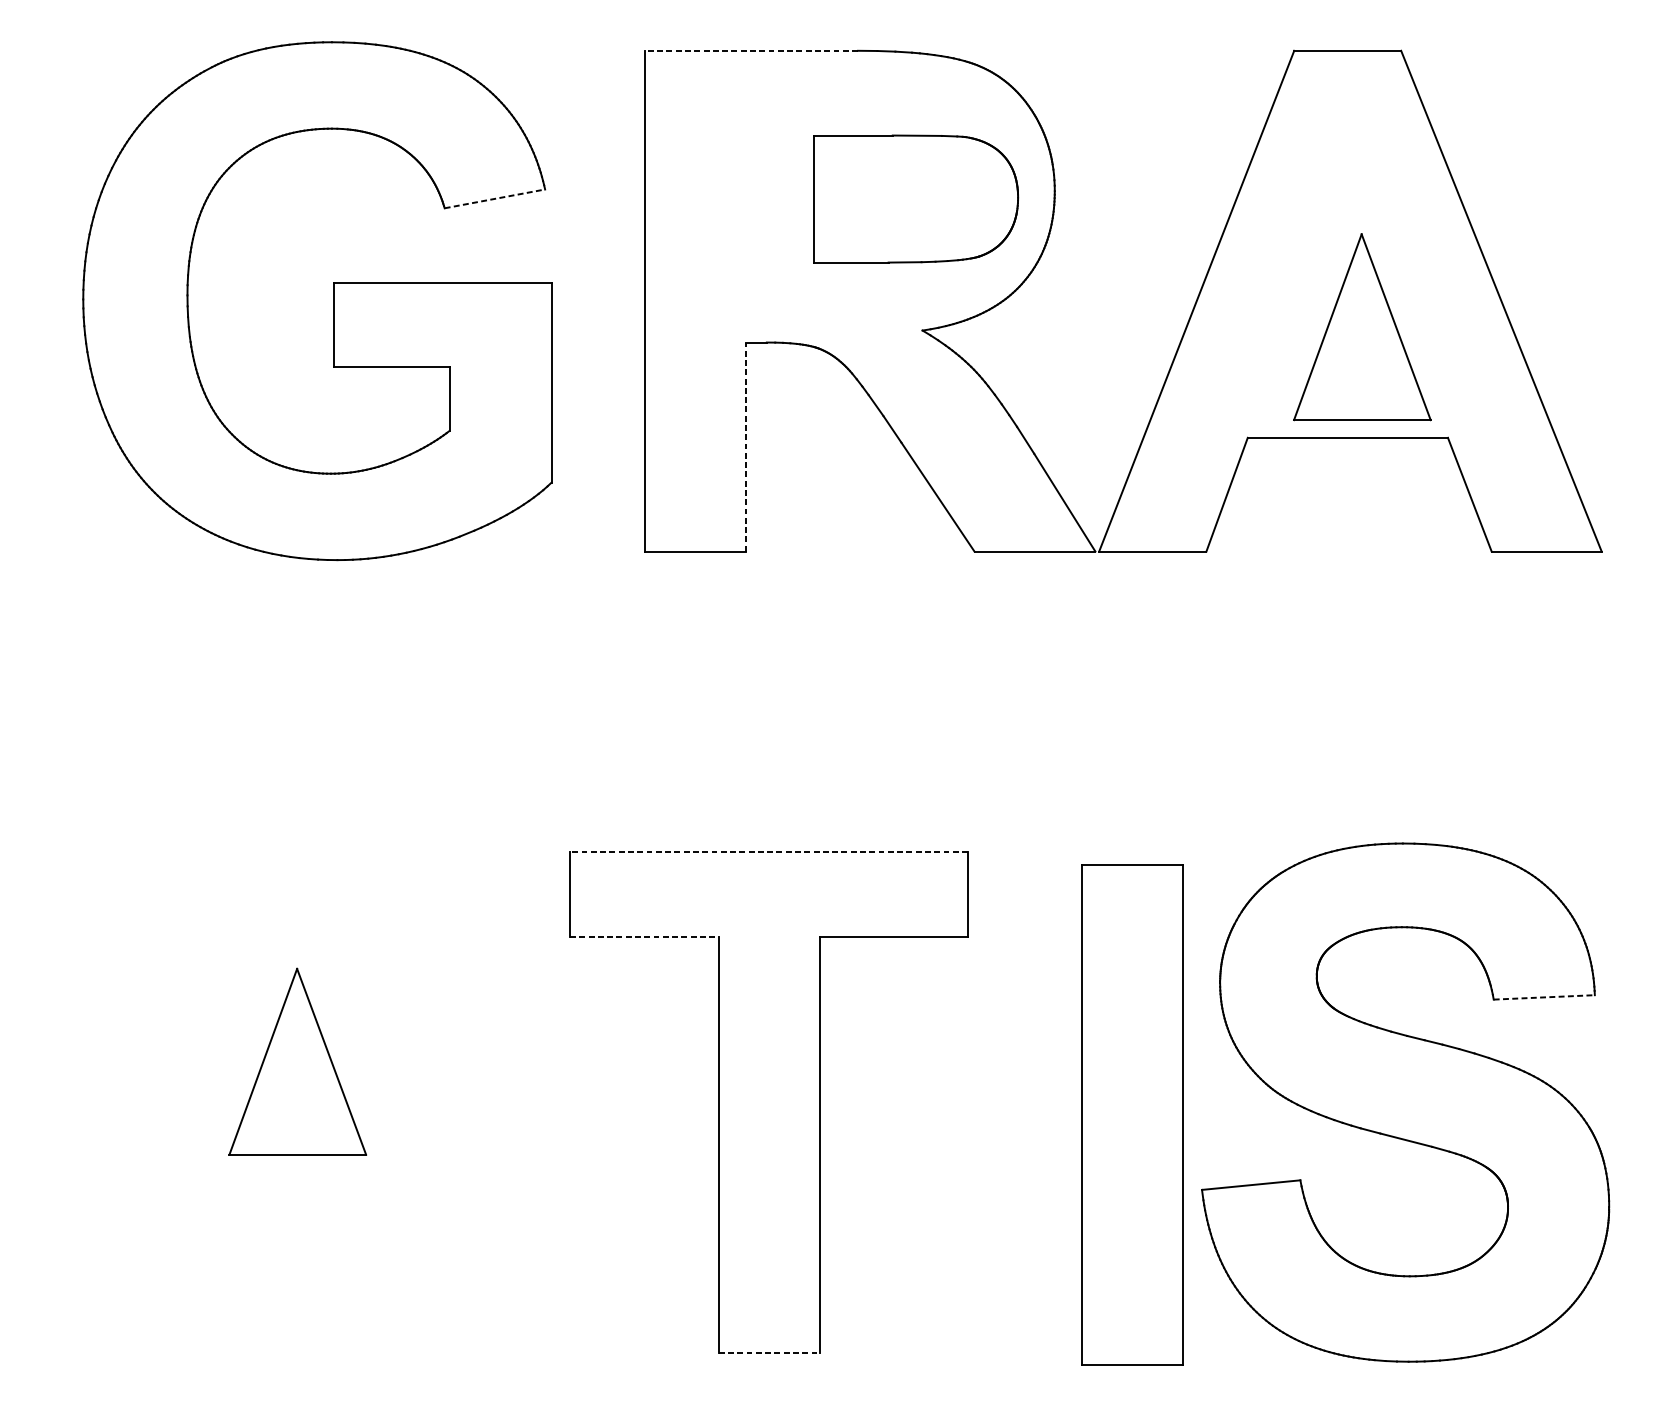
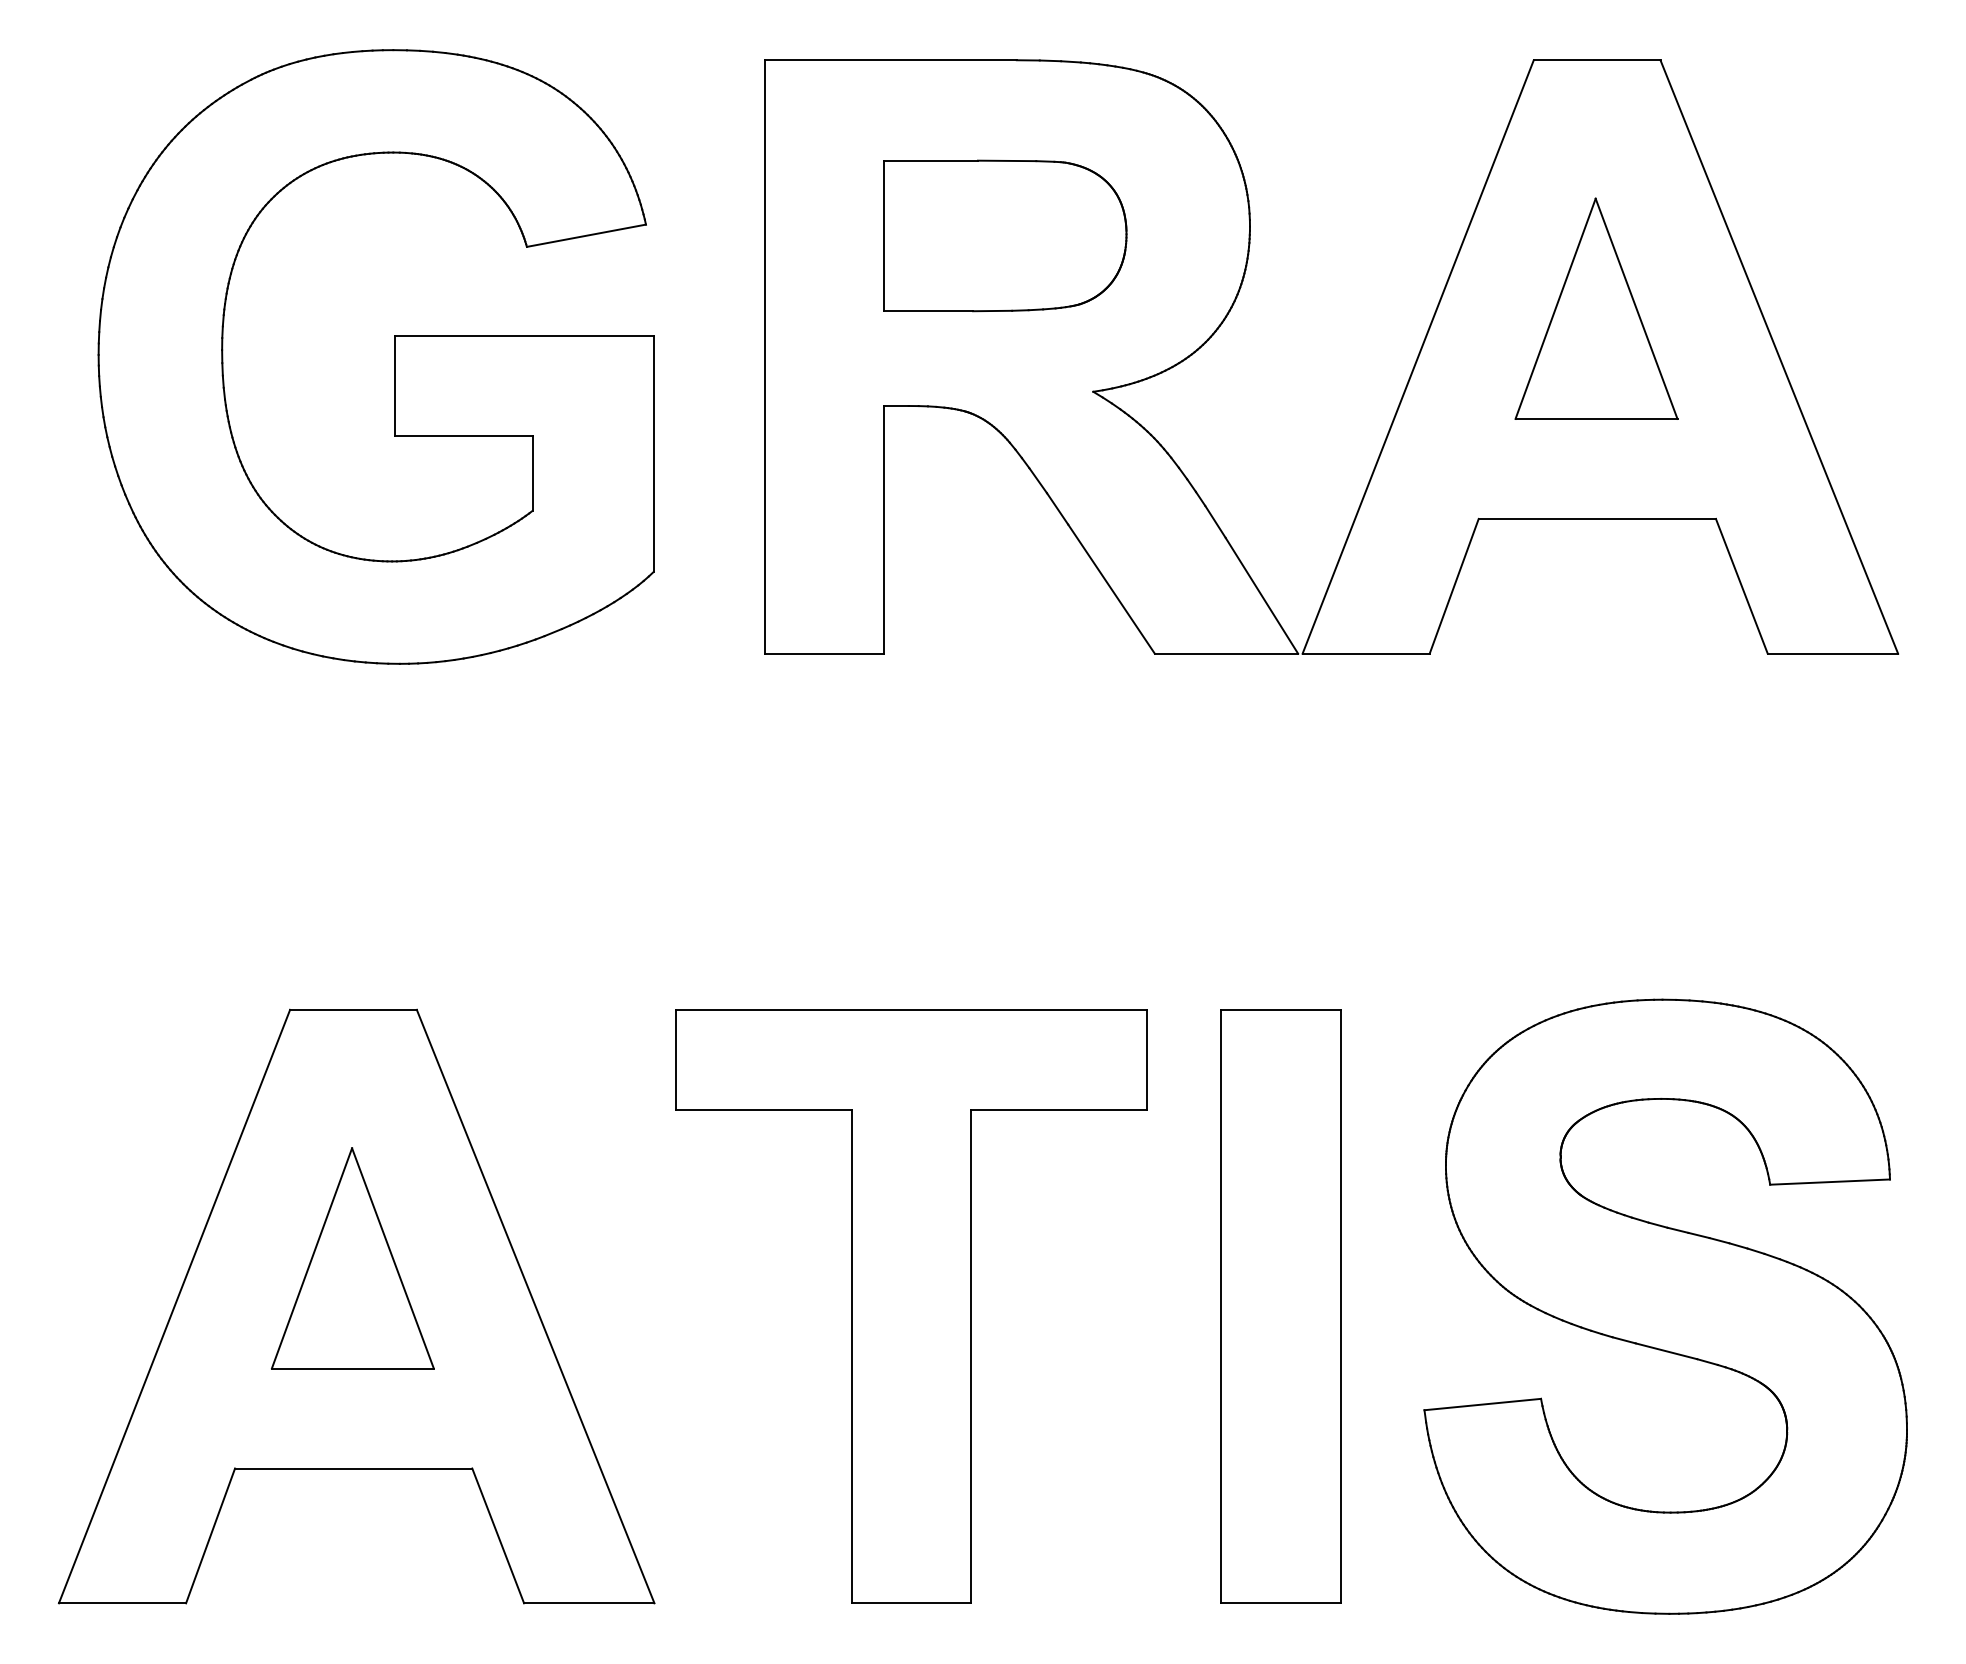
line: (751, 51) -> (890, 60), dashed -> solid
line: (494, 198) -> (586, 235), dashed -> solid
part: (915, 198) -> (1005, 235), moved
part: (1362, 326) -> (1596, 308), moved
line: (746, 446) -> (884, 529), dashed -> solid
line: (769, 851) -> (911, 1009), dashed -> solid
line: (645, 936) -> (764, 1110), dashed -> solid
line: (1544, 997) -> (1830, 1182), dashed -> solid
part: (300, 1102) -> (356, 1306), added
part: (1132, 1115) -> (1280, 1306), moved
line: (769, 1352) -> (911, 1603), dashed -> solid

